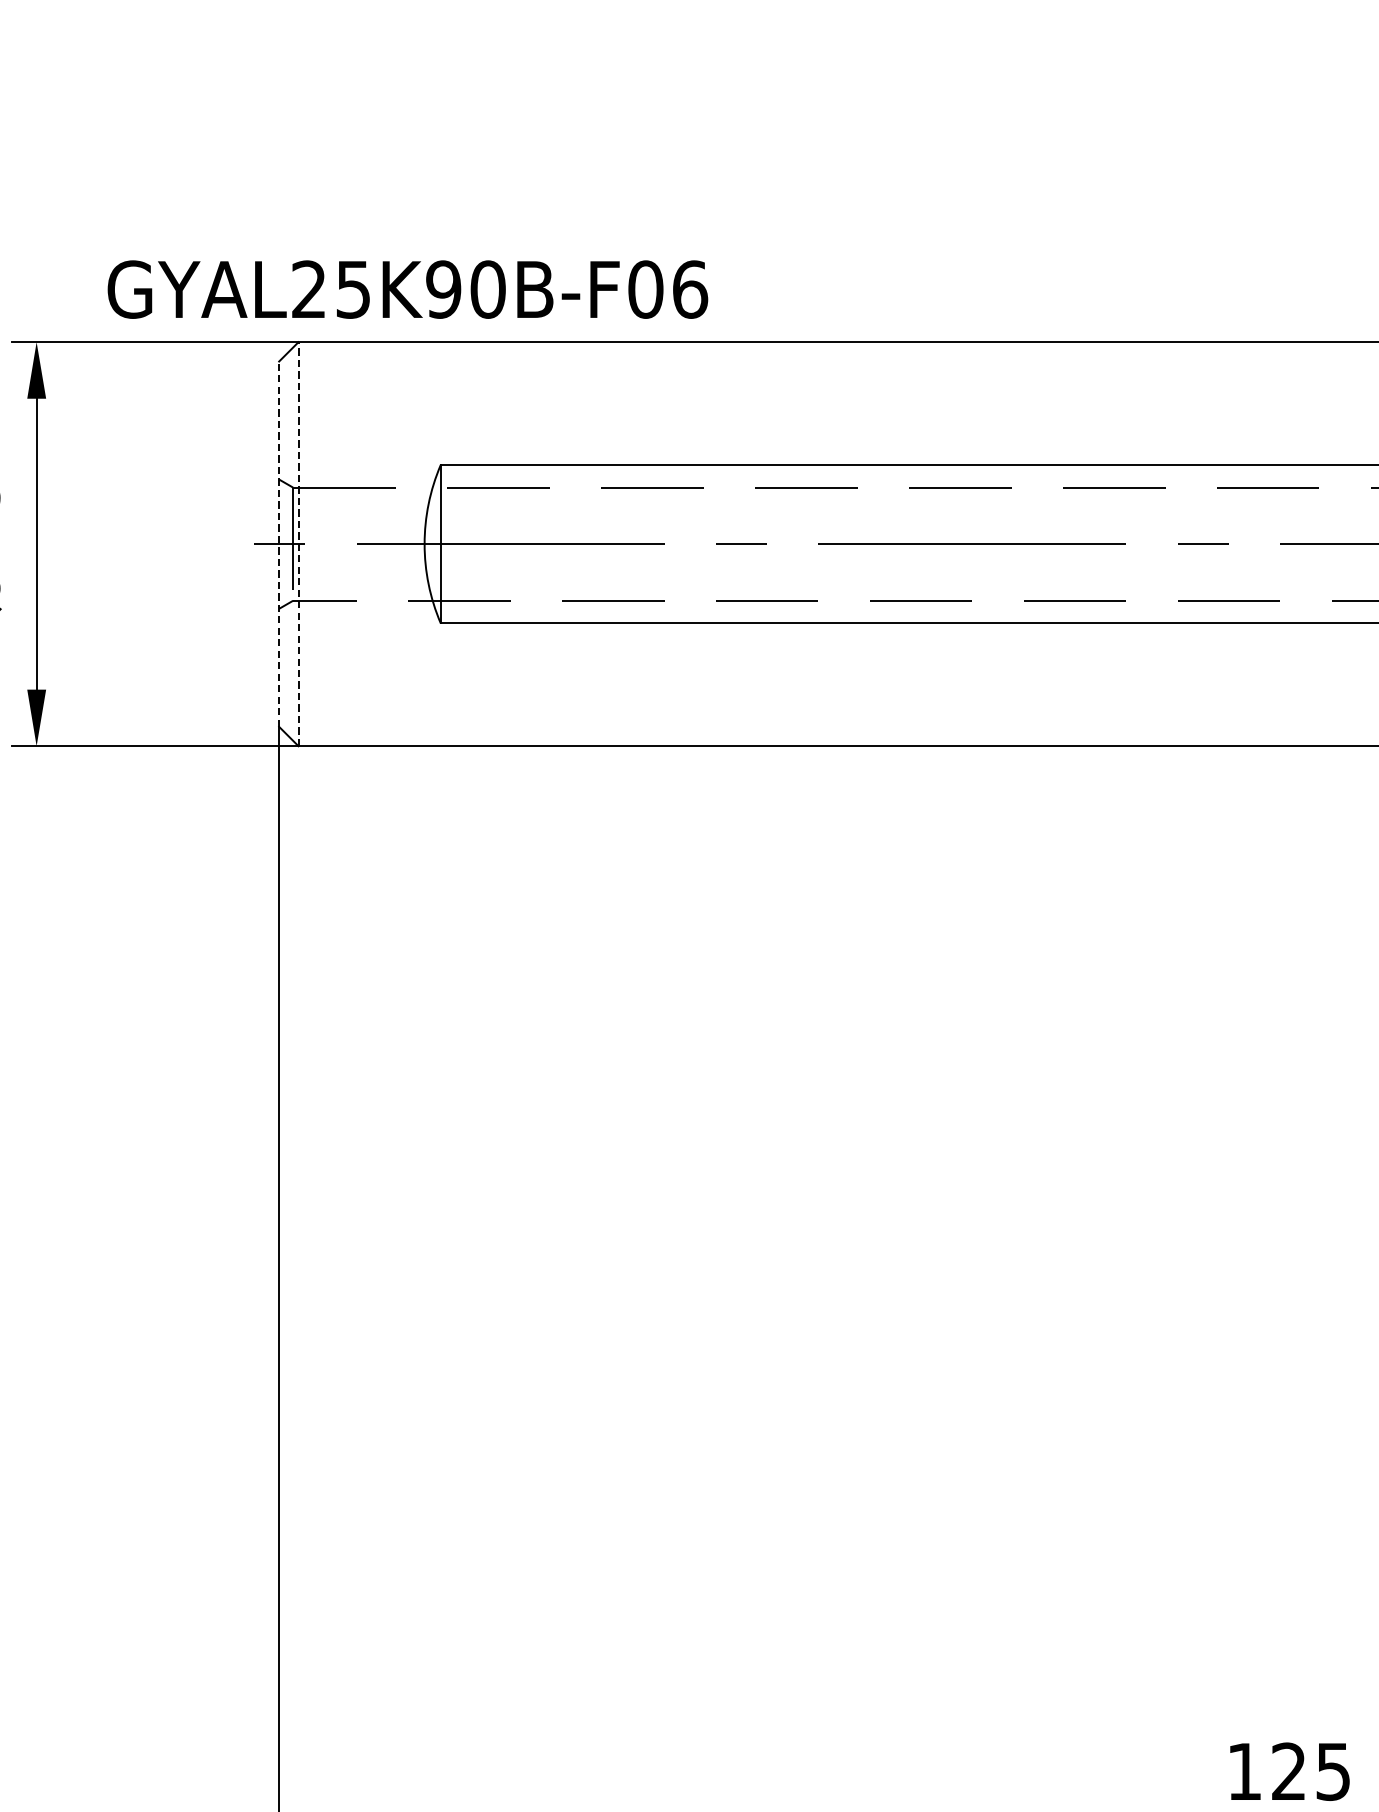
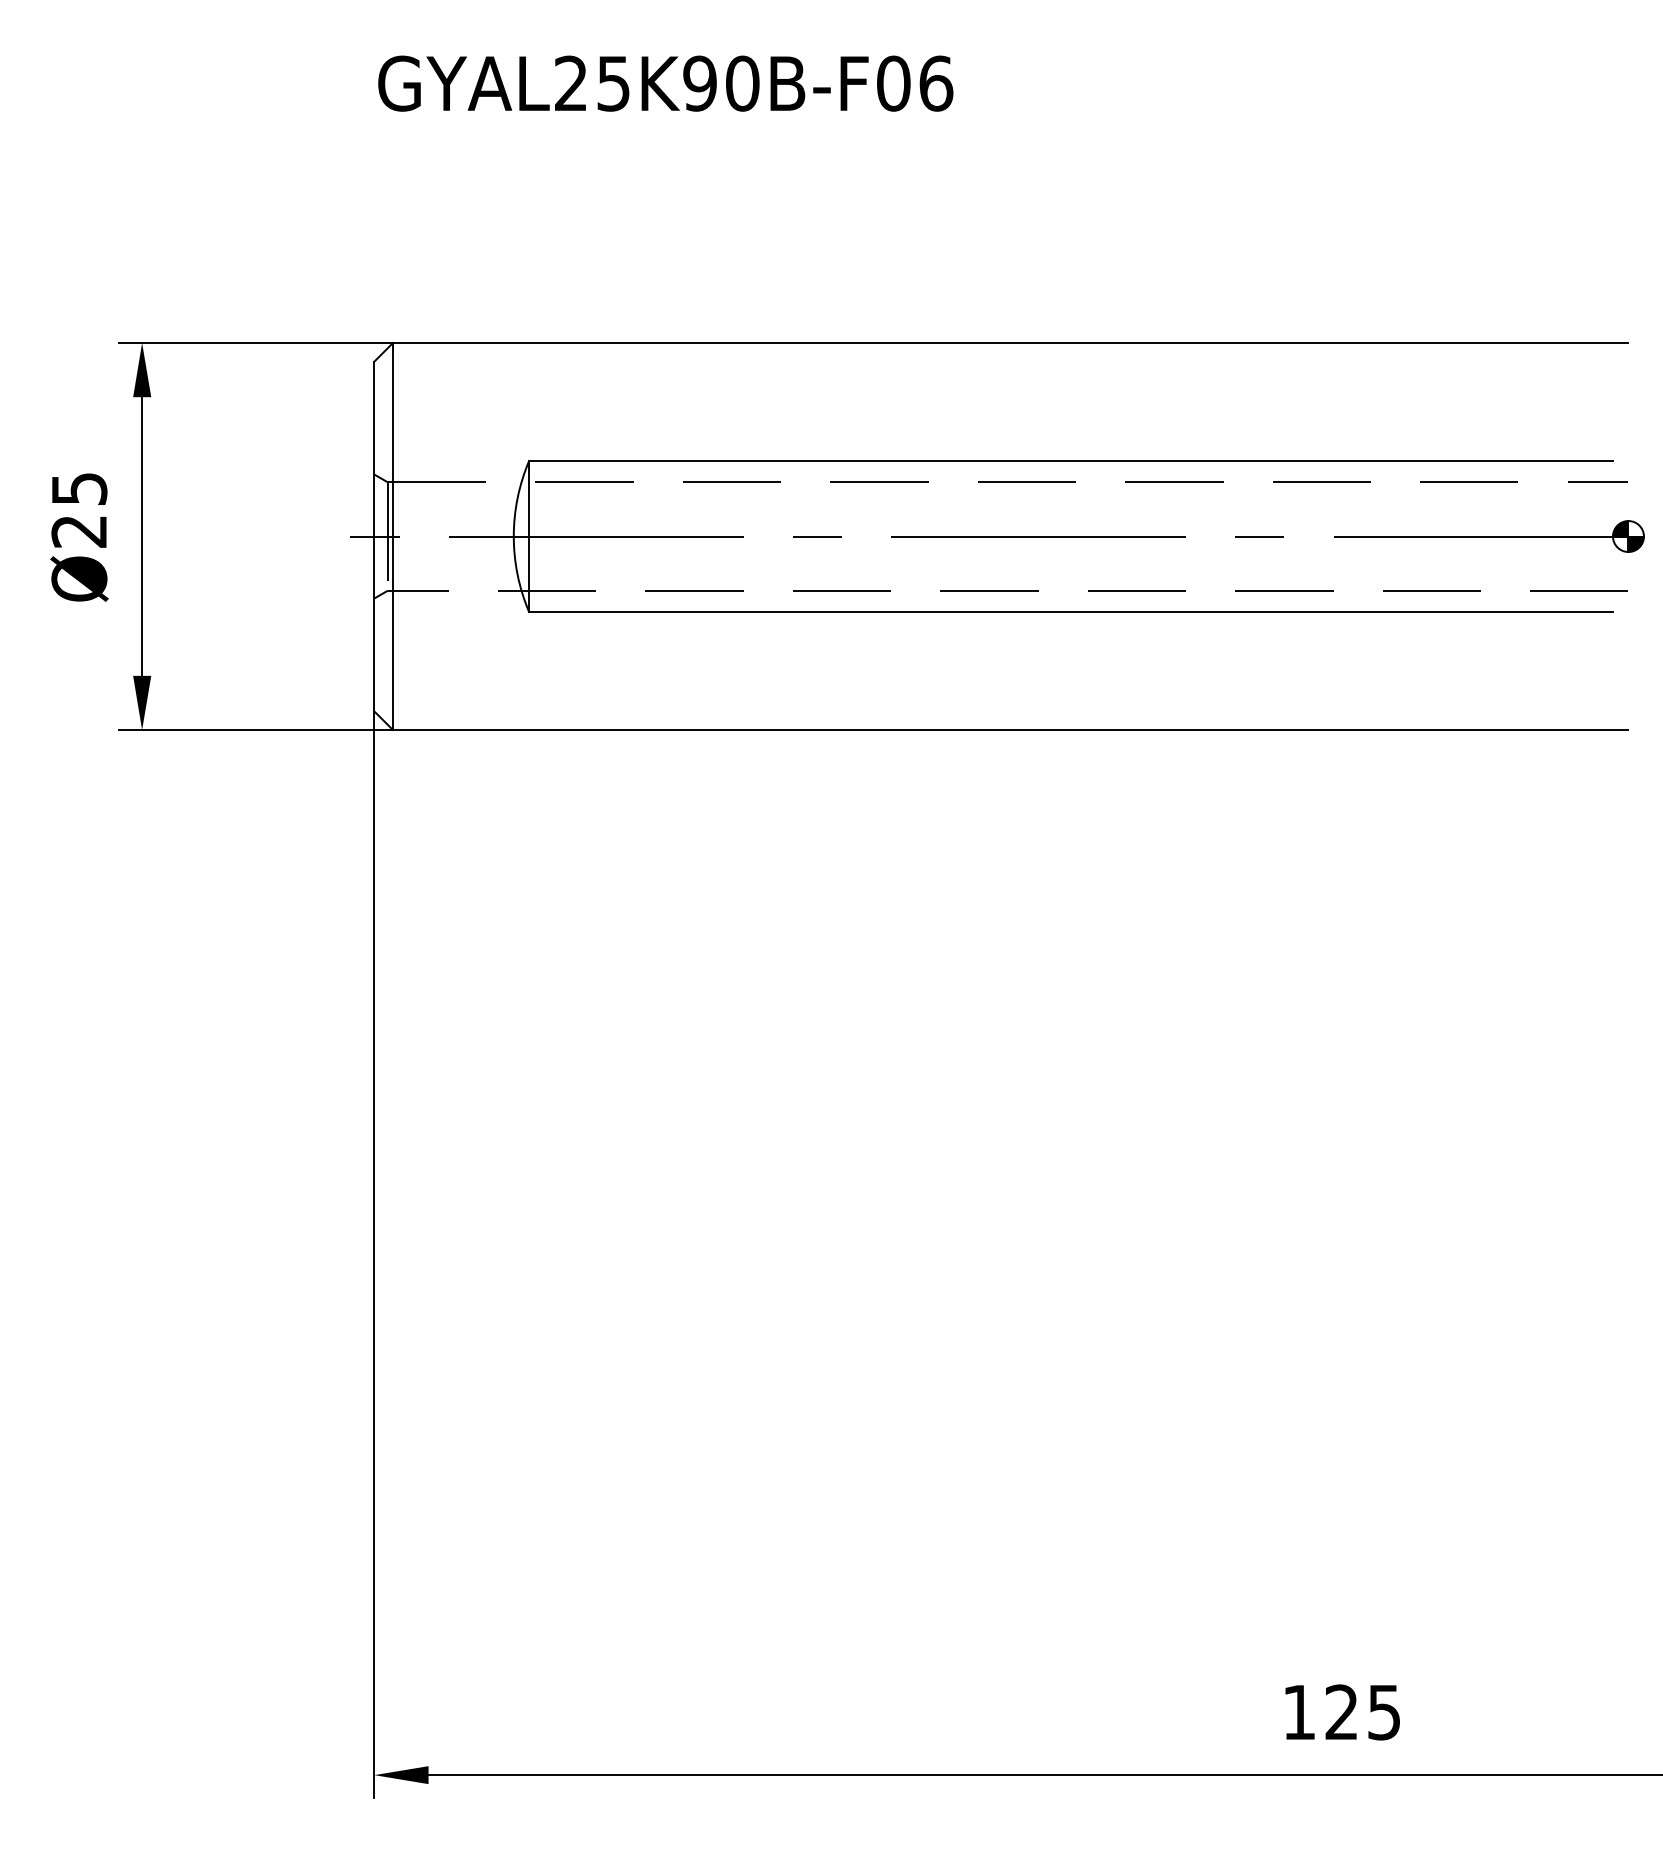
text: (407, 289) -> (665, 83), moved
line: (279, 544) -> (374, 536), dashed -> solid
line: (299, 544) -> (393, 536), dashed -> solid

